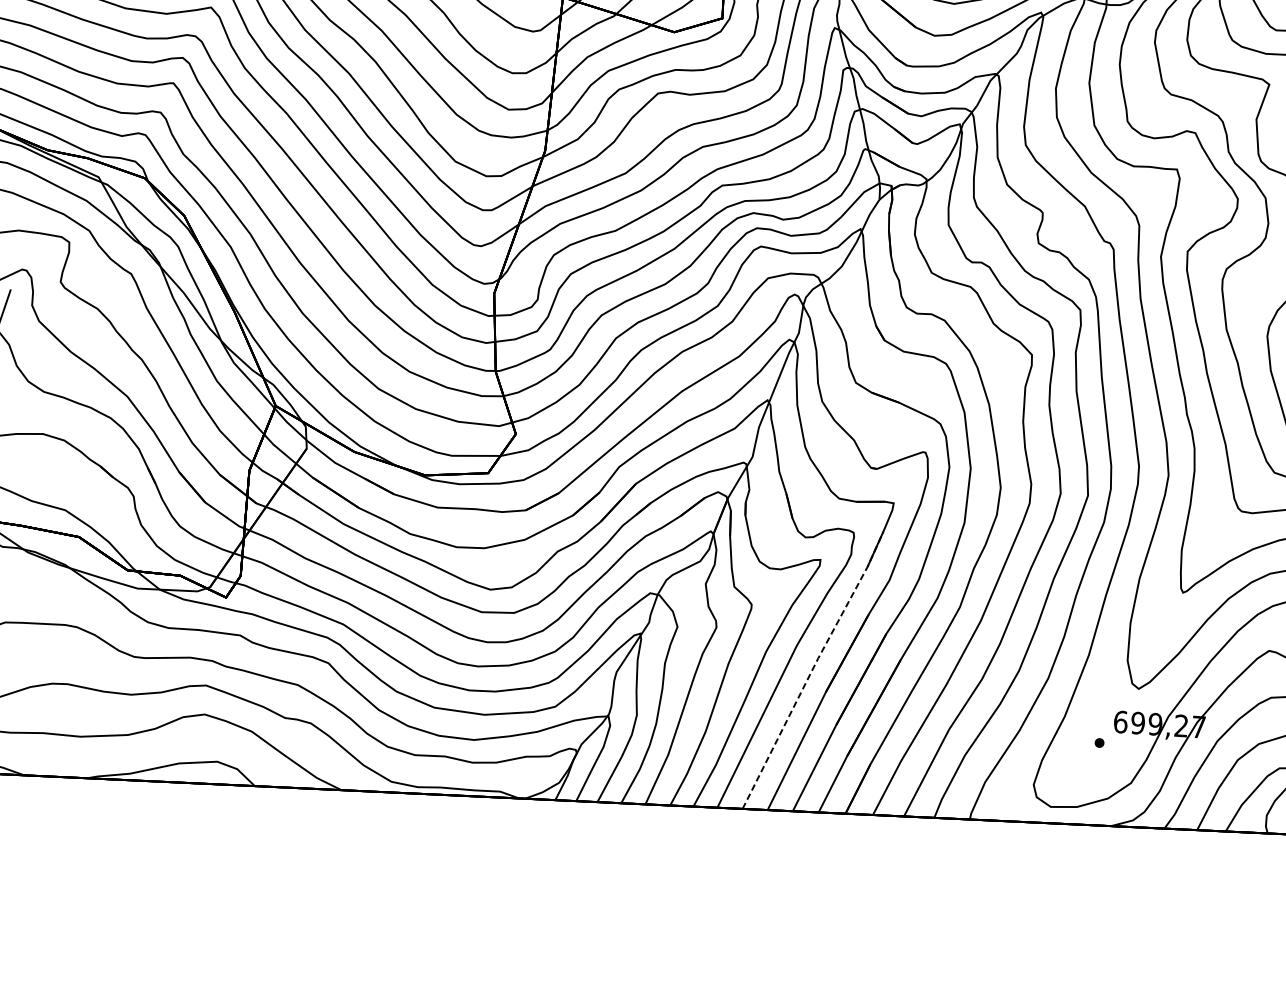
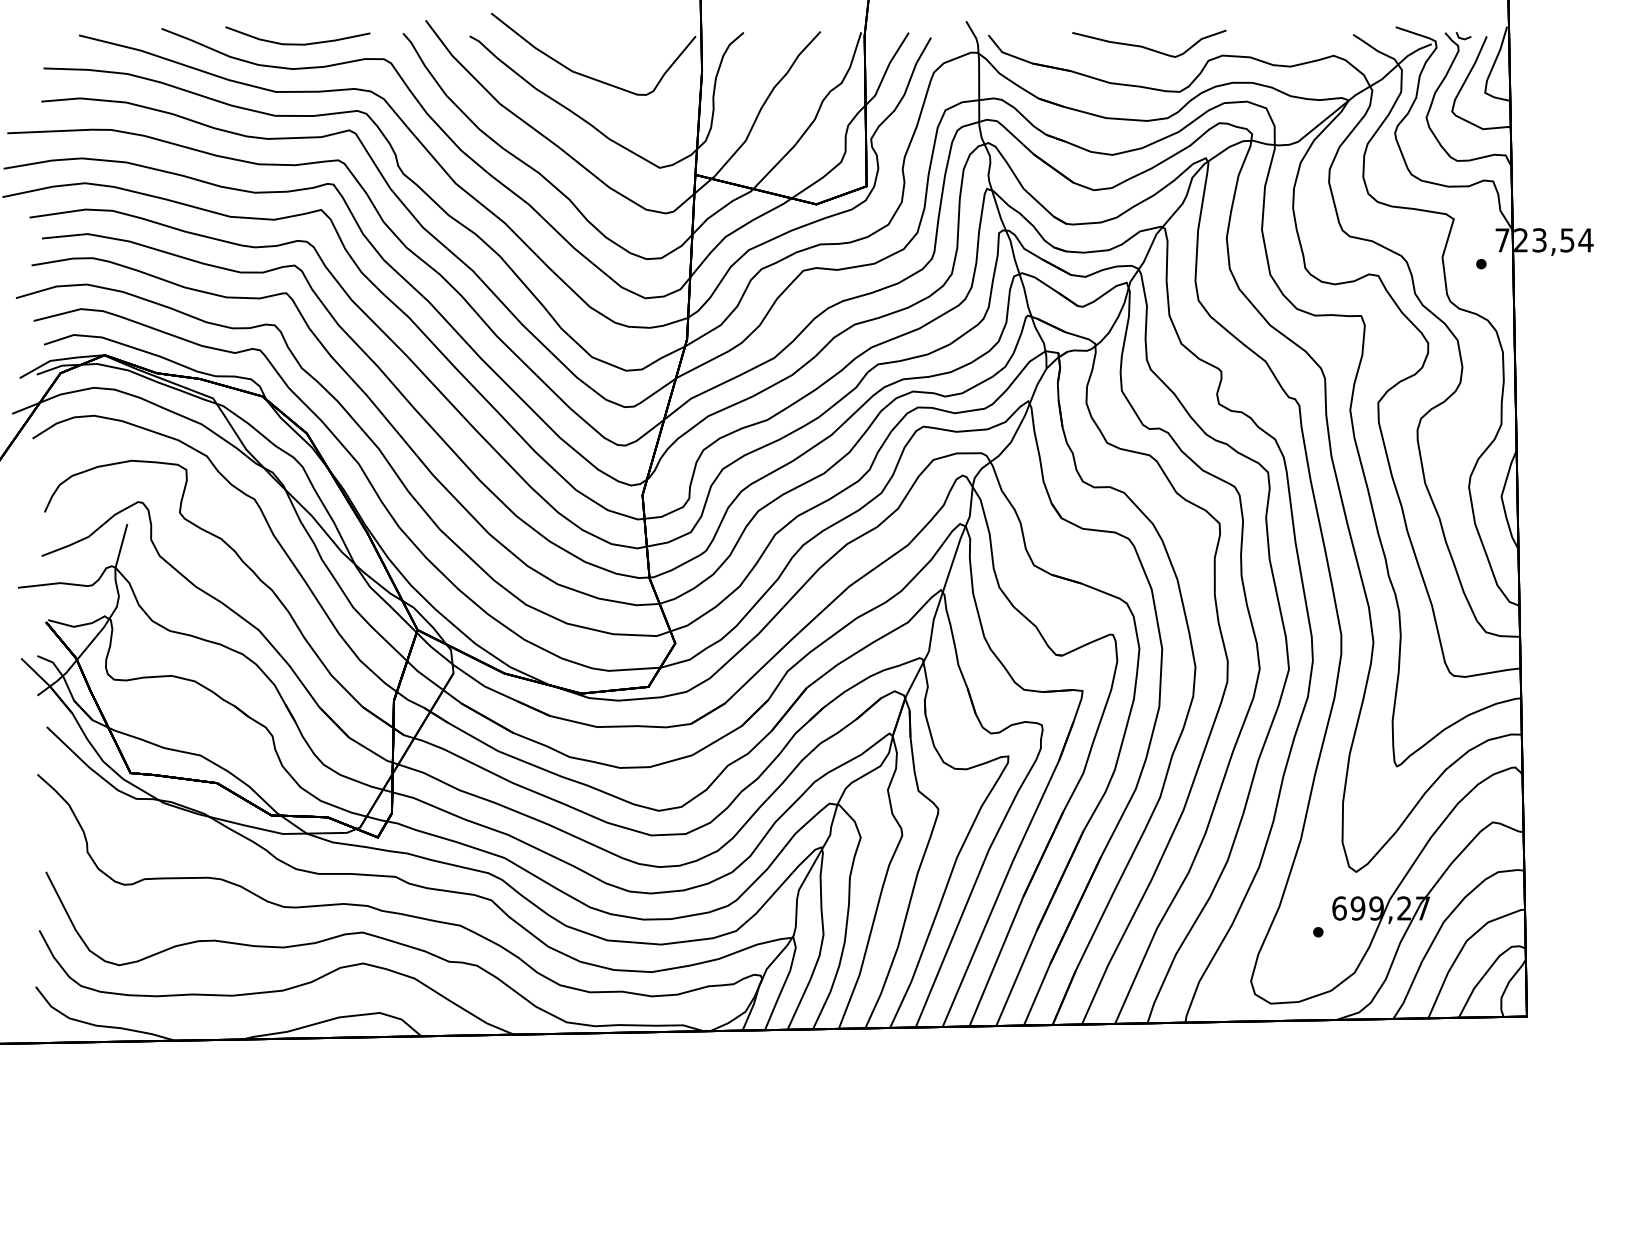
line: (813, 668) -> (1008, 872), dashed -> solid

